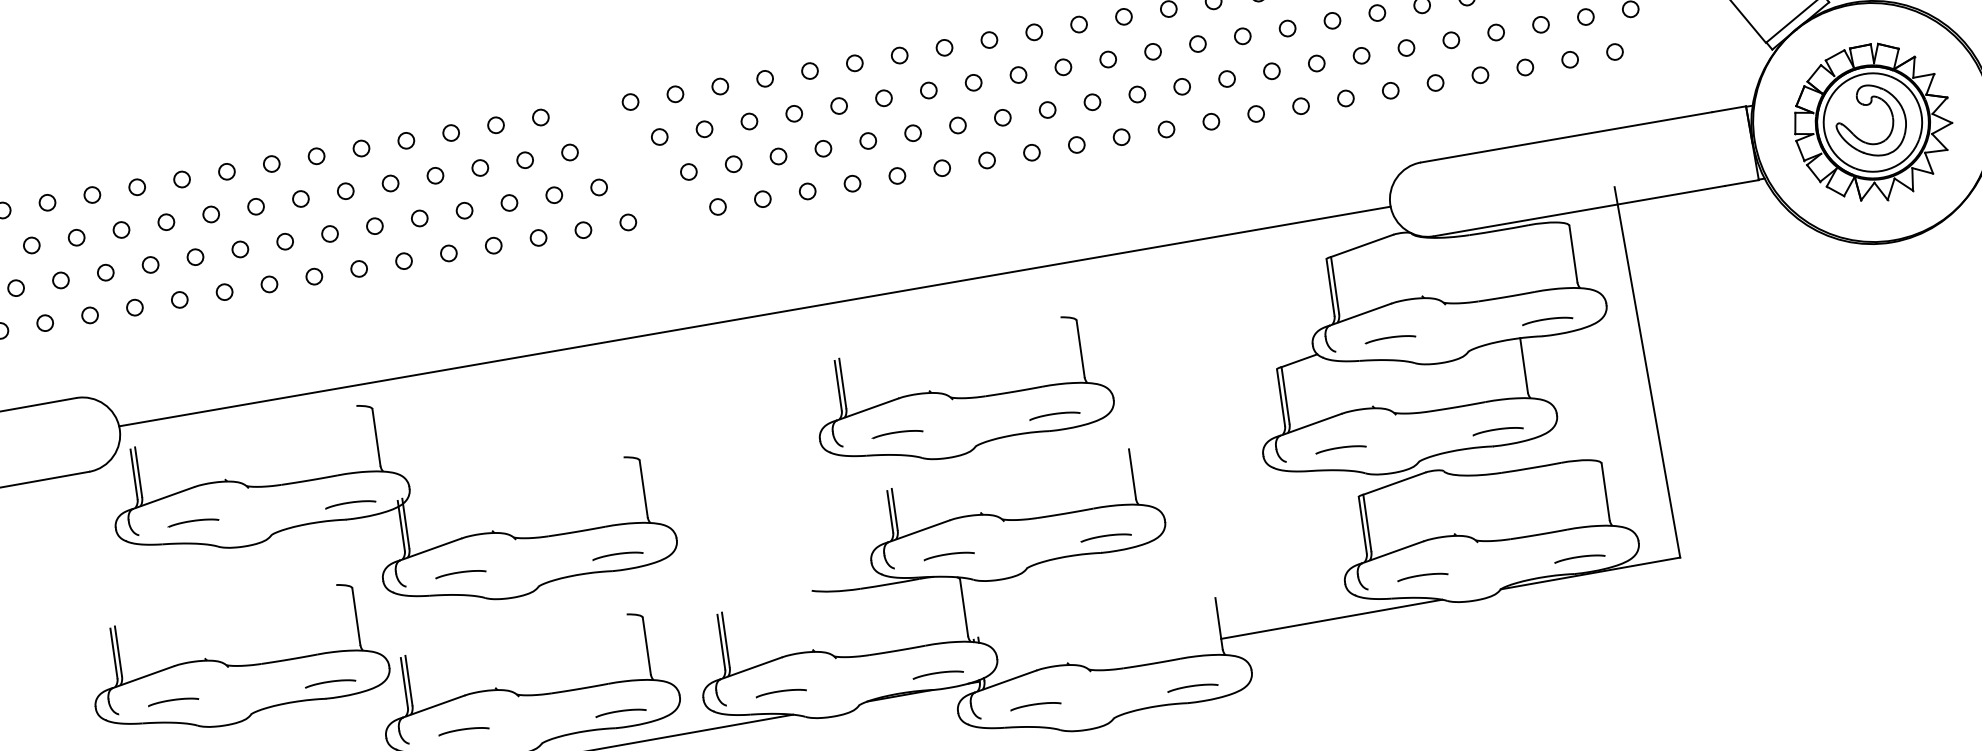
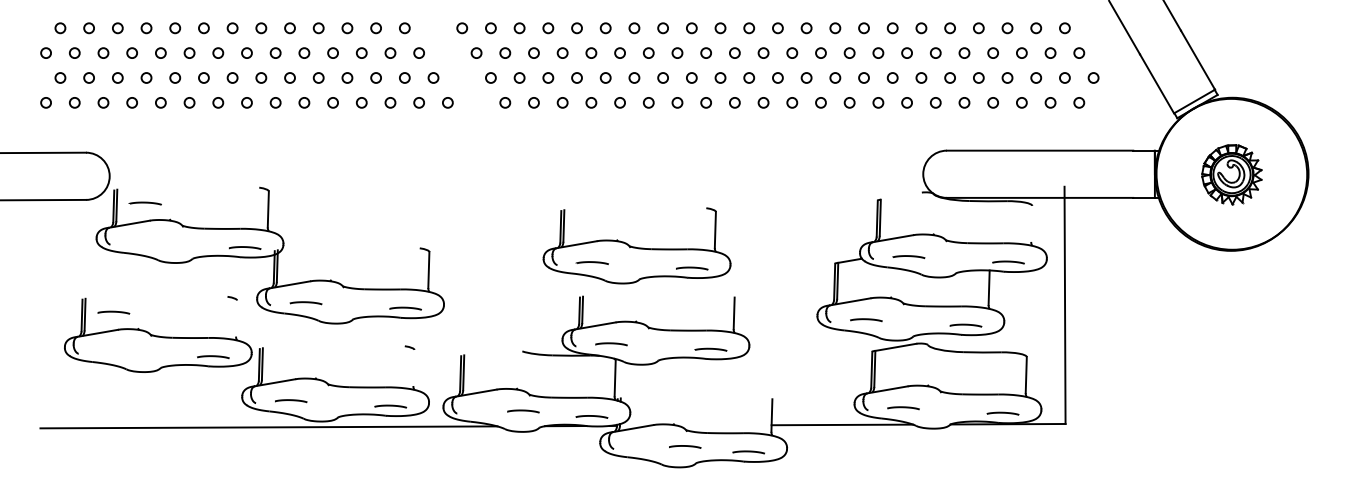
part: (1872, 122) -> (1231, 174), size x0.6
line: (1360, 245) -> (900, 195), removed
line: (1572, 253) -> (1031, 223), removed
line: (754, 315) -> (516, 174), removed
curve: (191, 522) -> (144, 203), moved
line: (356, 616) -> (236, 318), removed
line: (645, 645) -> (413, 367), removed
curve: (781, 692) -> (523, 411), moved
curve: (172, 701) -> (113, 312), moved
curve: (1036, 705) -> (685, 446), moved

